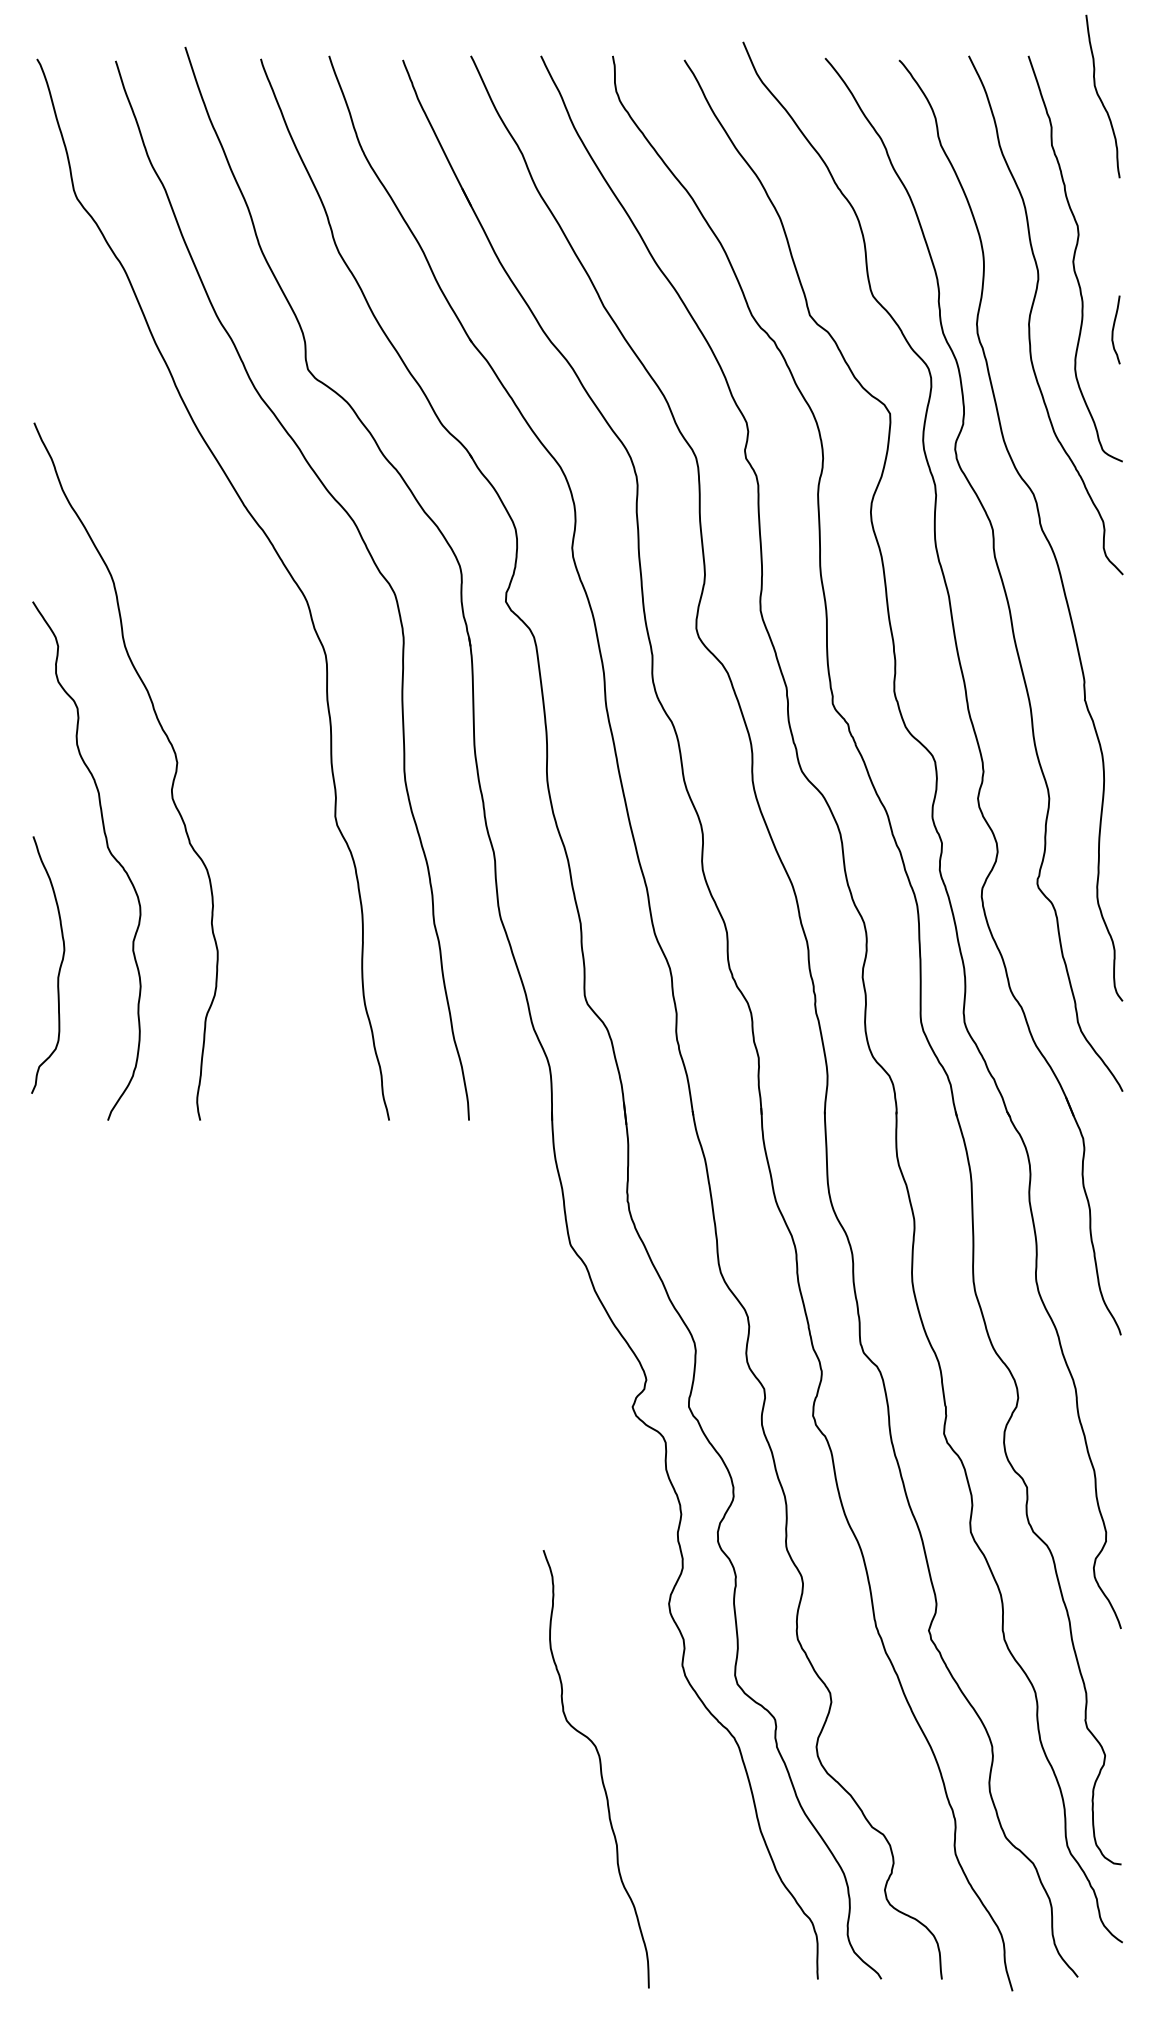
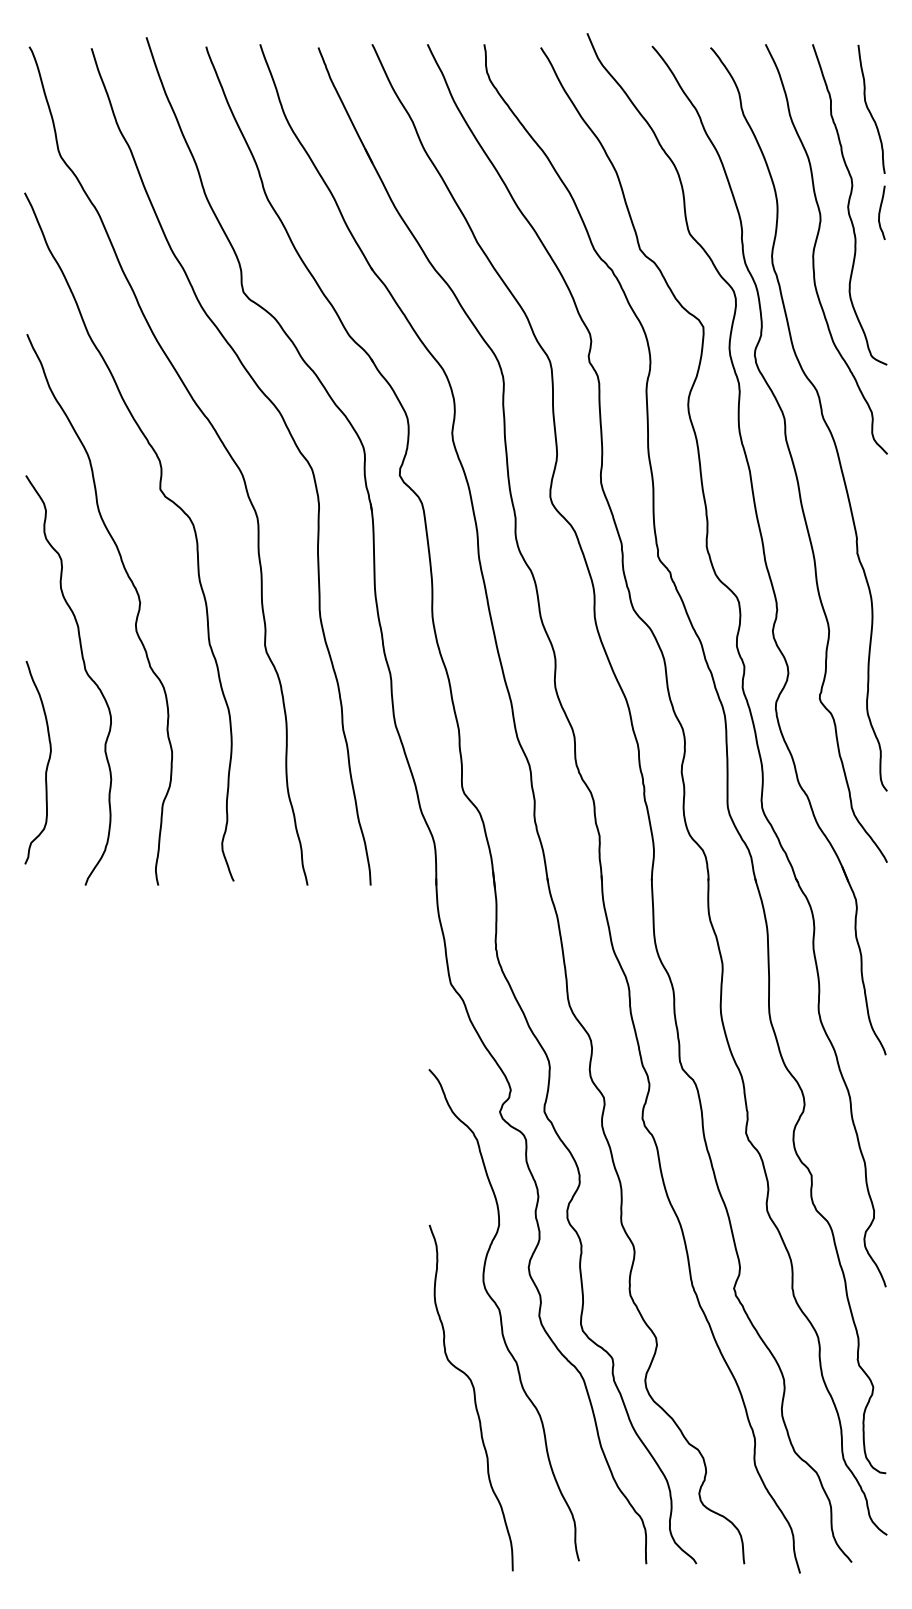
curve: (1100, 96) -> (869, 109), moved
curve: (1114, 329) -> (880, 212), moved
curve: (208, 629) -> (164, 497), added
curve: (634, 1664) -> (501, 1315), added

